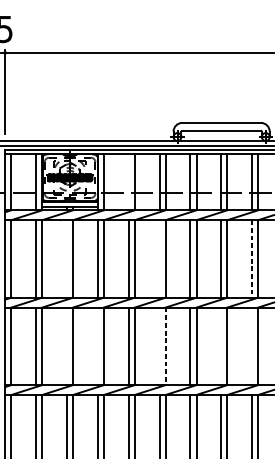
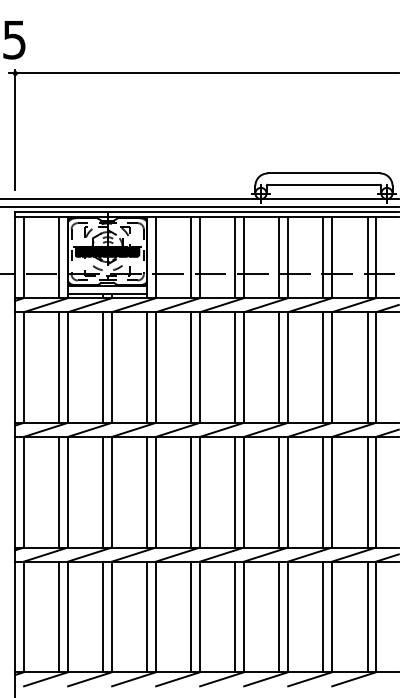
line: (128, 181) -> (191, 257), added
line: (67, 258) -> (103, 367), added
line: (159, 258) -> (235, 367), added
line: (252, 258) -> (367, 367), dashed -> solid
line: (67, 345) -> (103, 491), added
line: (97, 345) -> (147, 491), added
line: (159, 345) -> (235, 491), added
line: (221, 345) -> (323, 491), added
line: (252, 345) -> (367, 491), added
line: (165, 346) -> (244, 492), dashed -> solid

